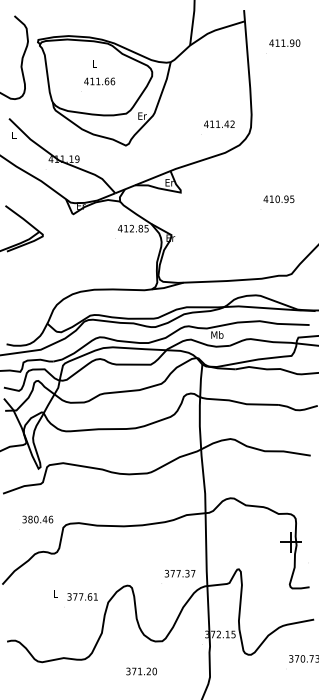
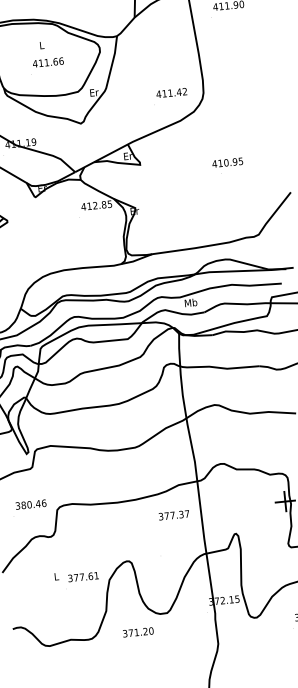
text: (278, 199) -> (227, 162), moved
text: (179, 573) -> (173, 515), moved
text: (141, 671) -> (138, 632), moved

